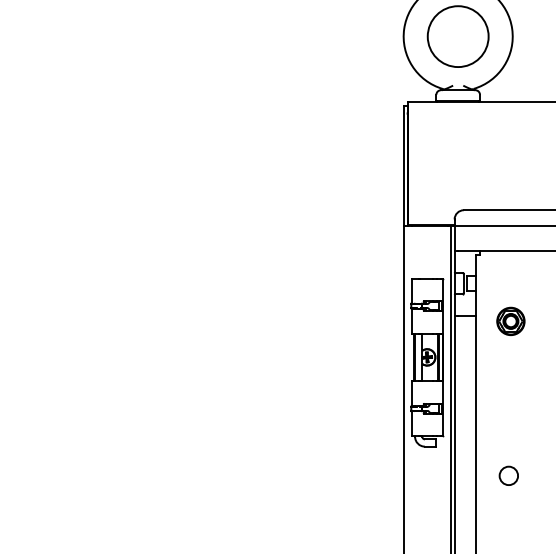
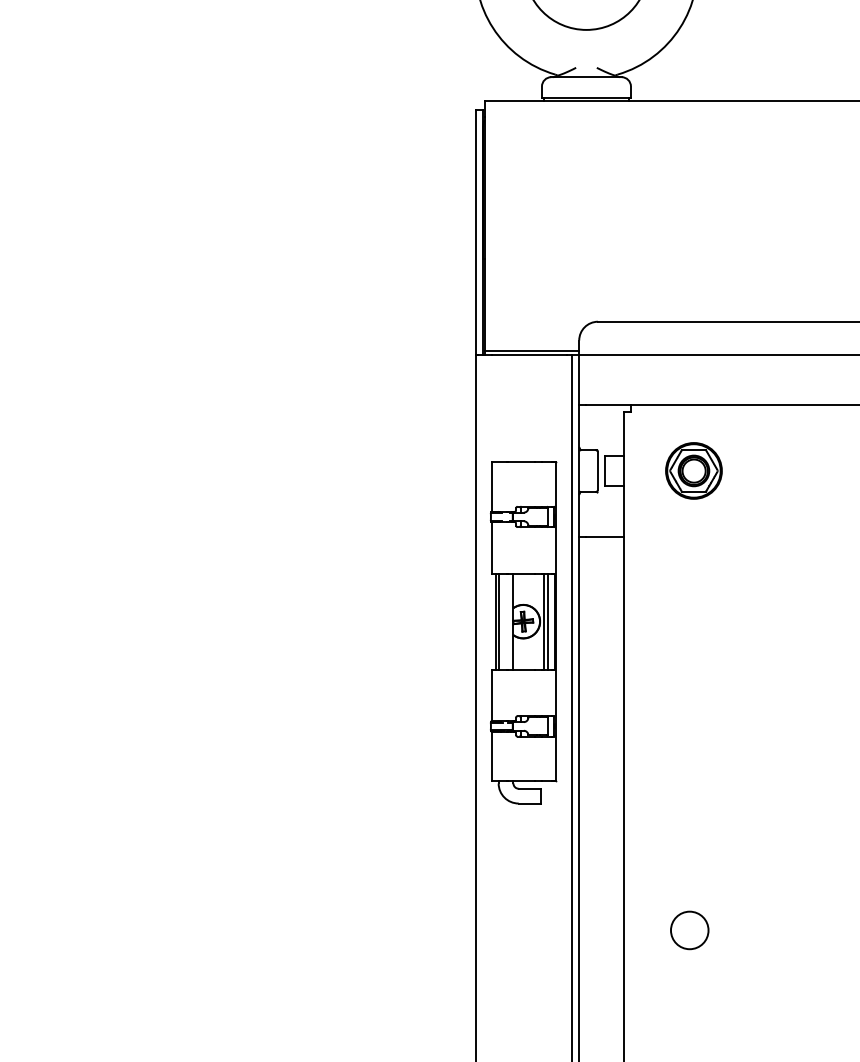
part: (510, 320) -> (693, 469), moved
circle: (508, 475) -> (689, 929), moved

